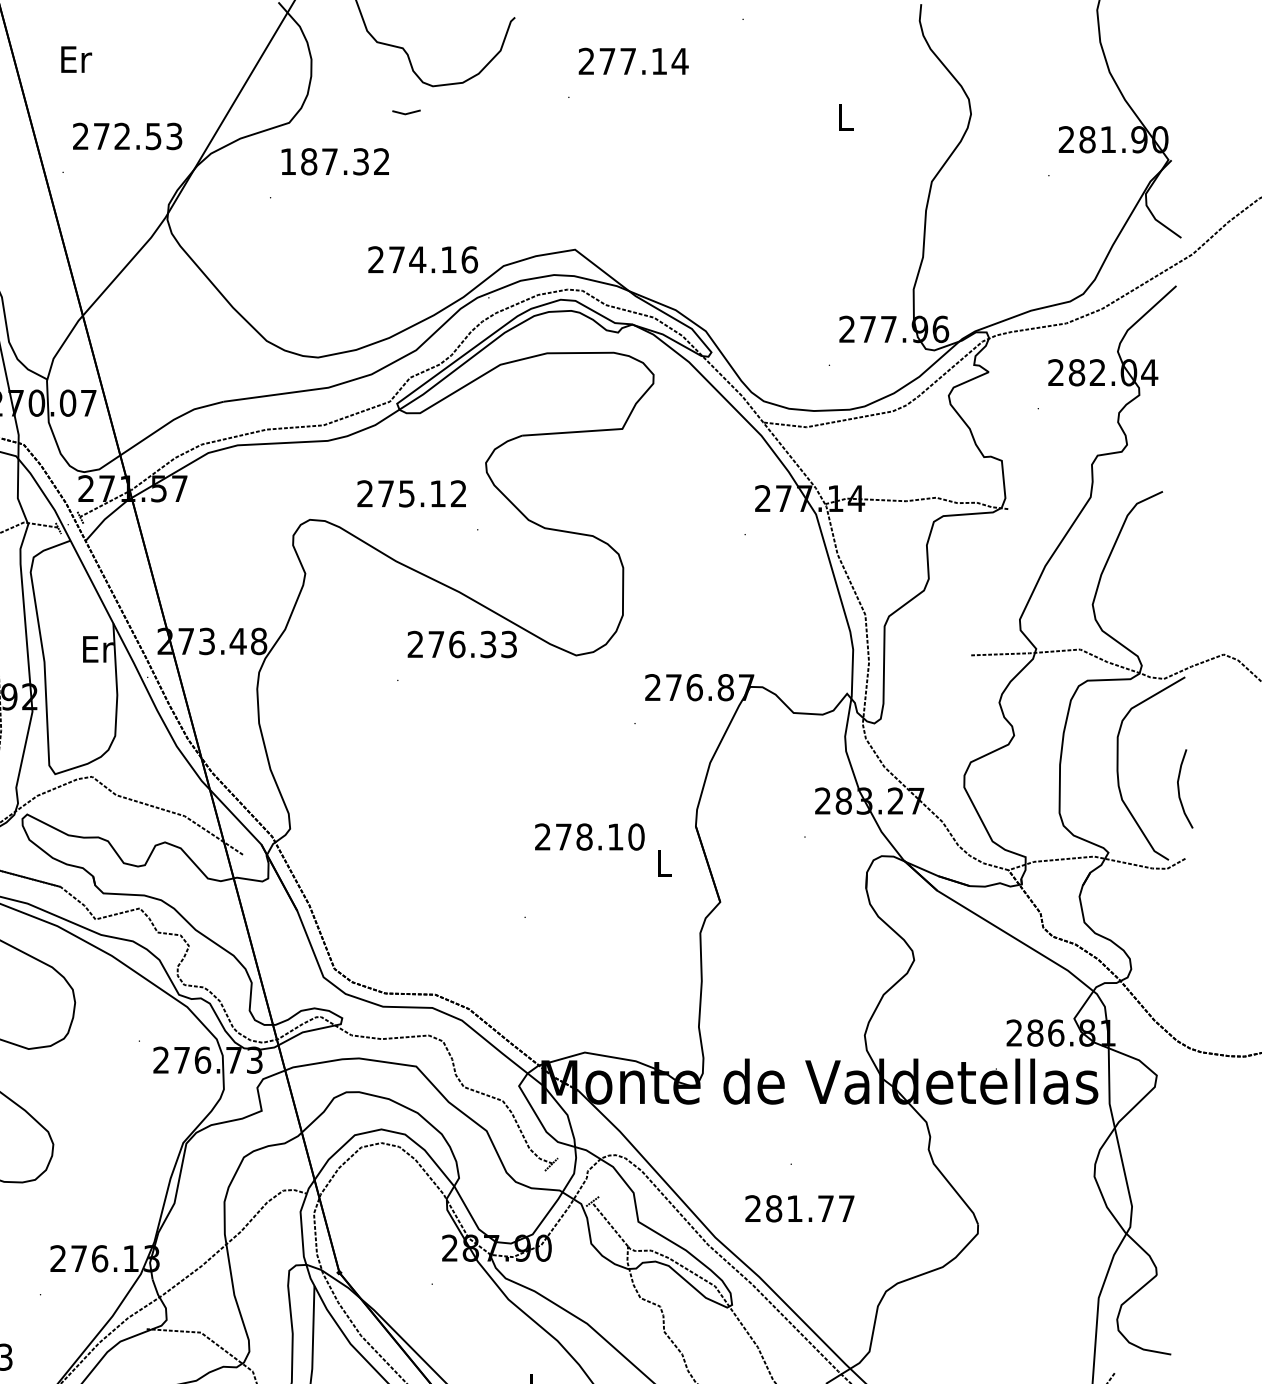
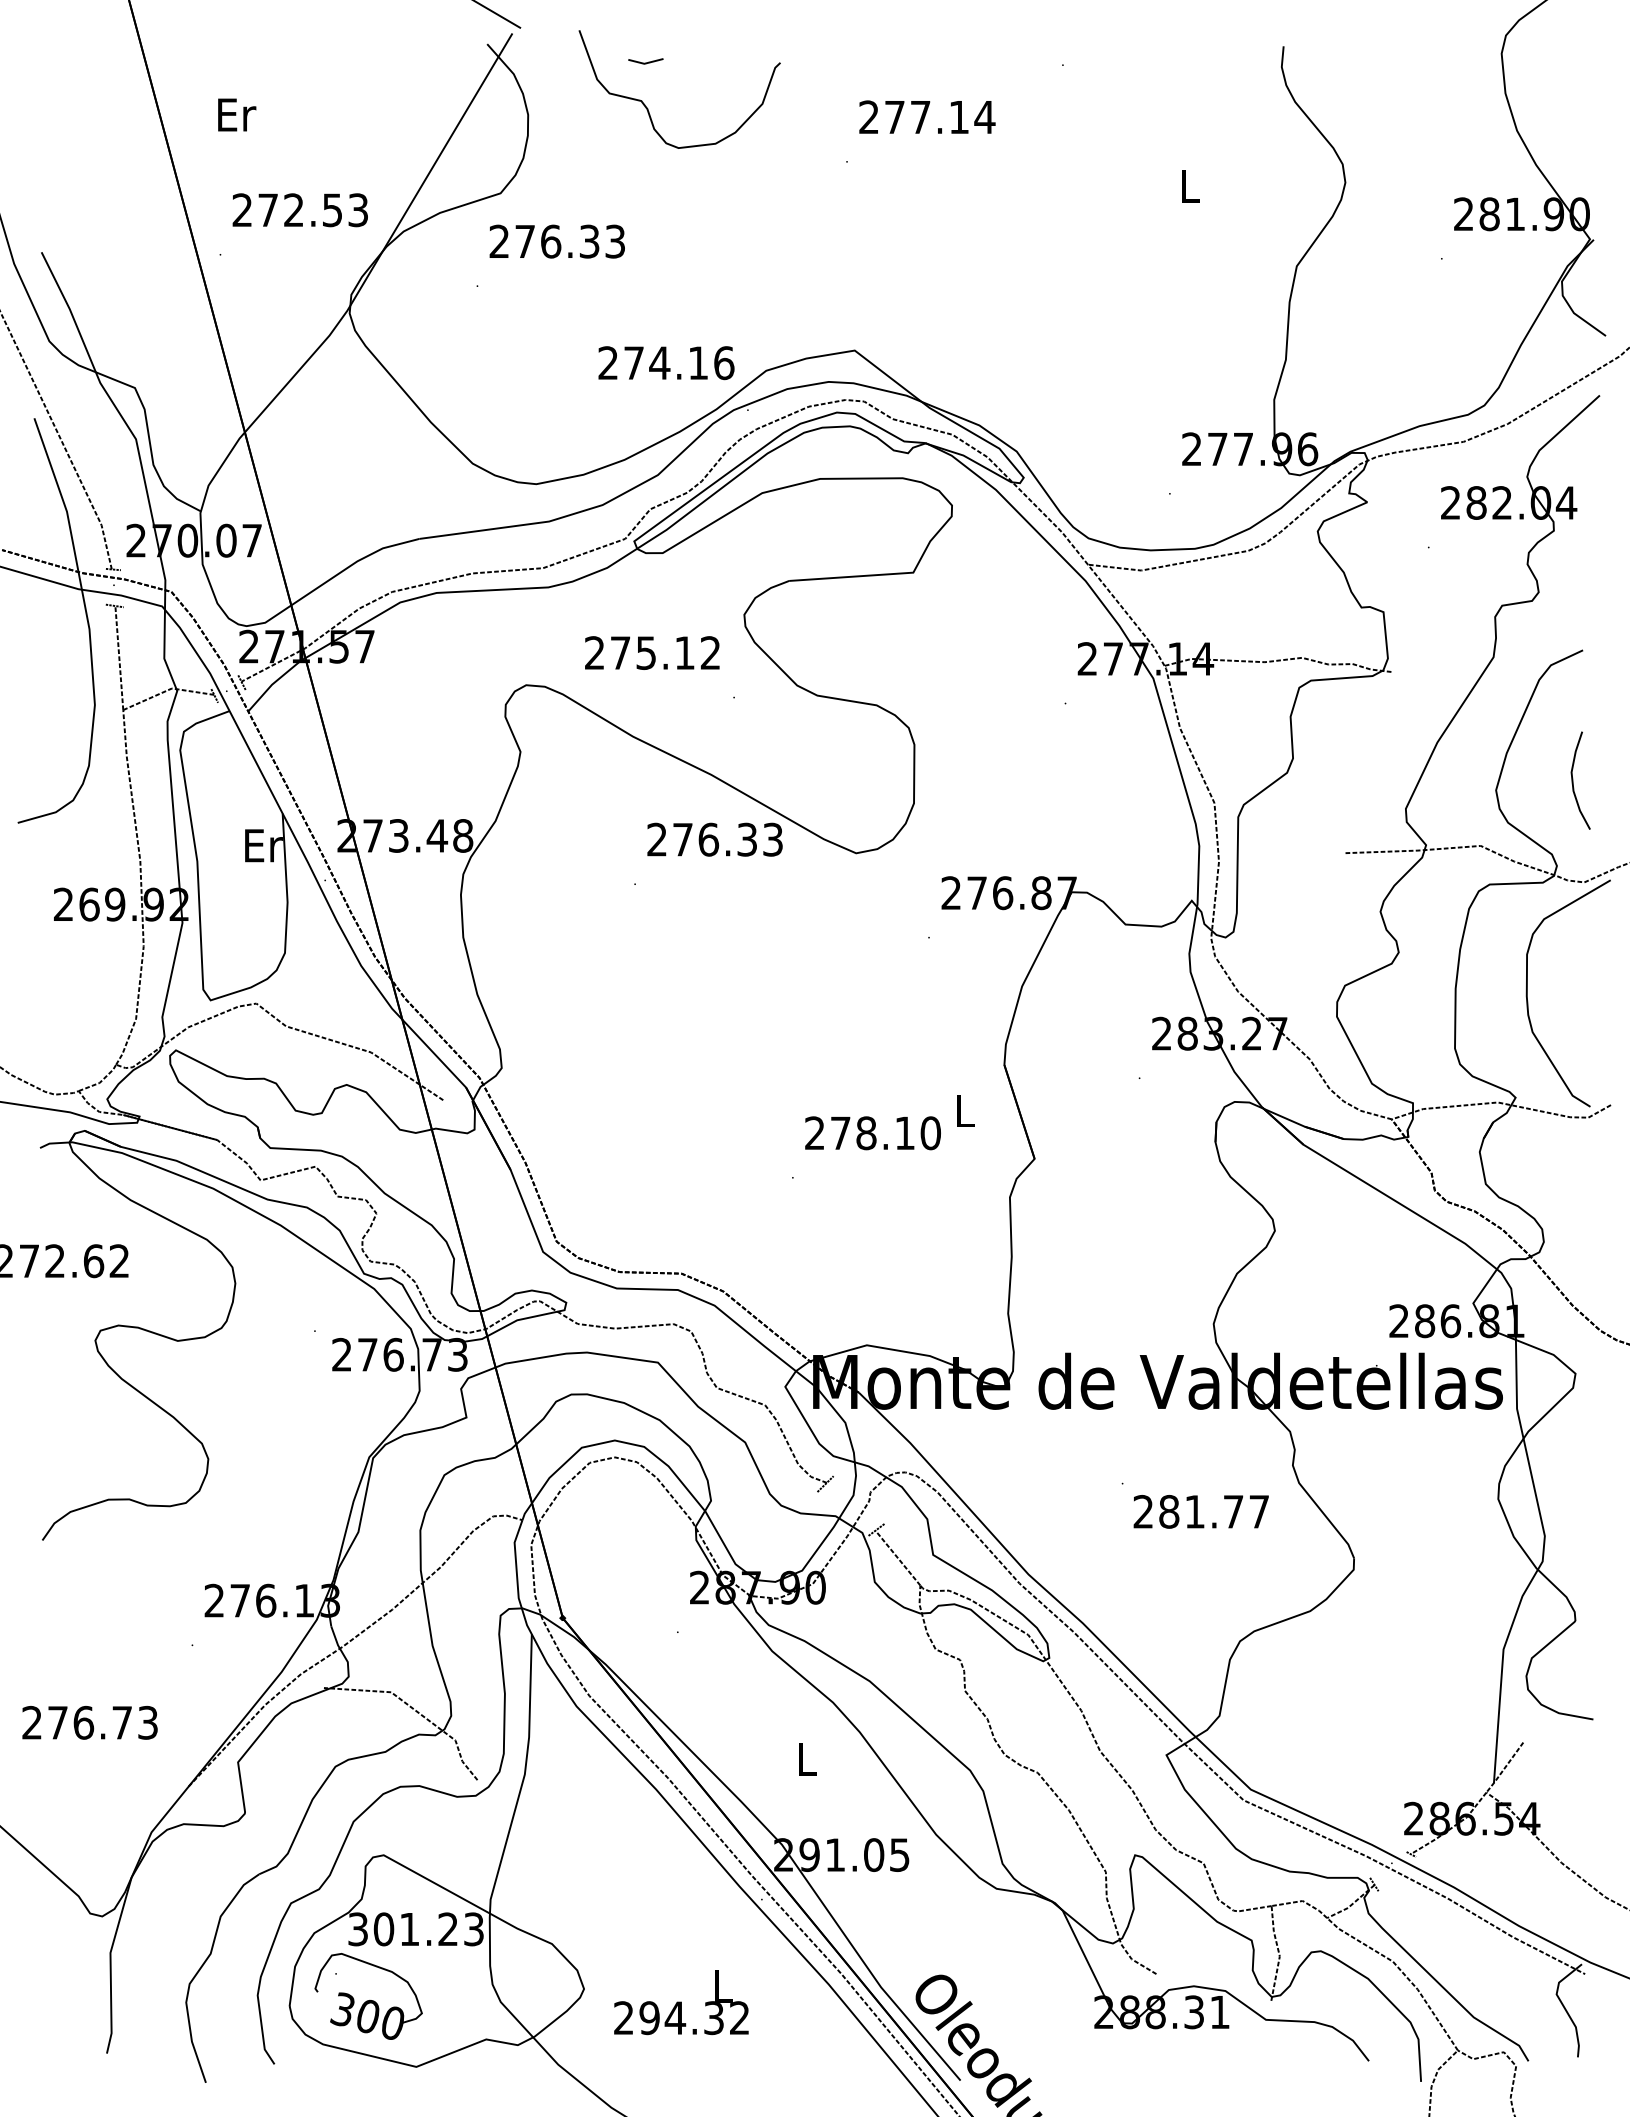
line: (406, 113) -> (645, 62), moved
text: (334, 161) -> (556, 241), 187.32 -> 276.33
curve: (1179, 788) -> (1573, 780), moved
text: (589, 837) -> (872, 1133), moved
text: (799, 1208) -> (1200, 1511), moved

